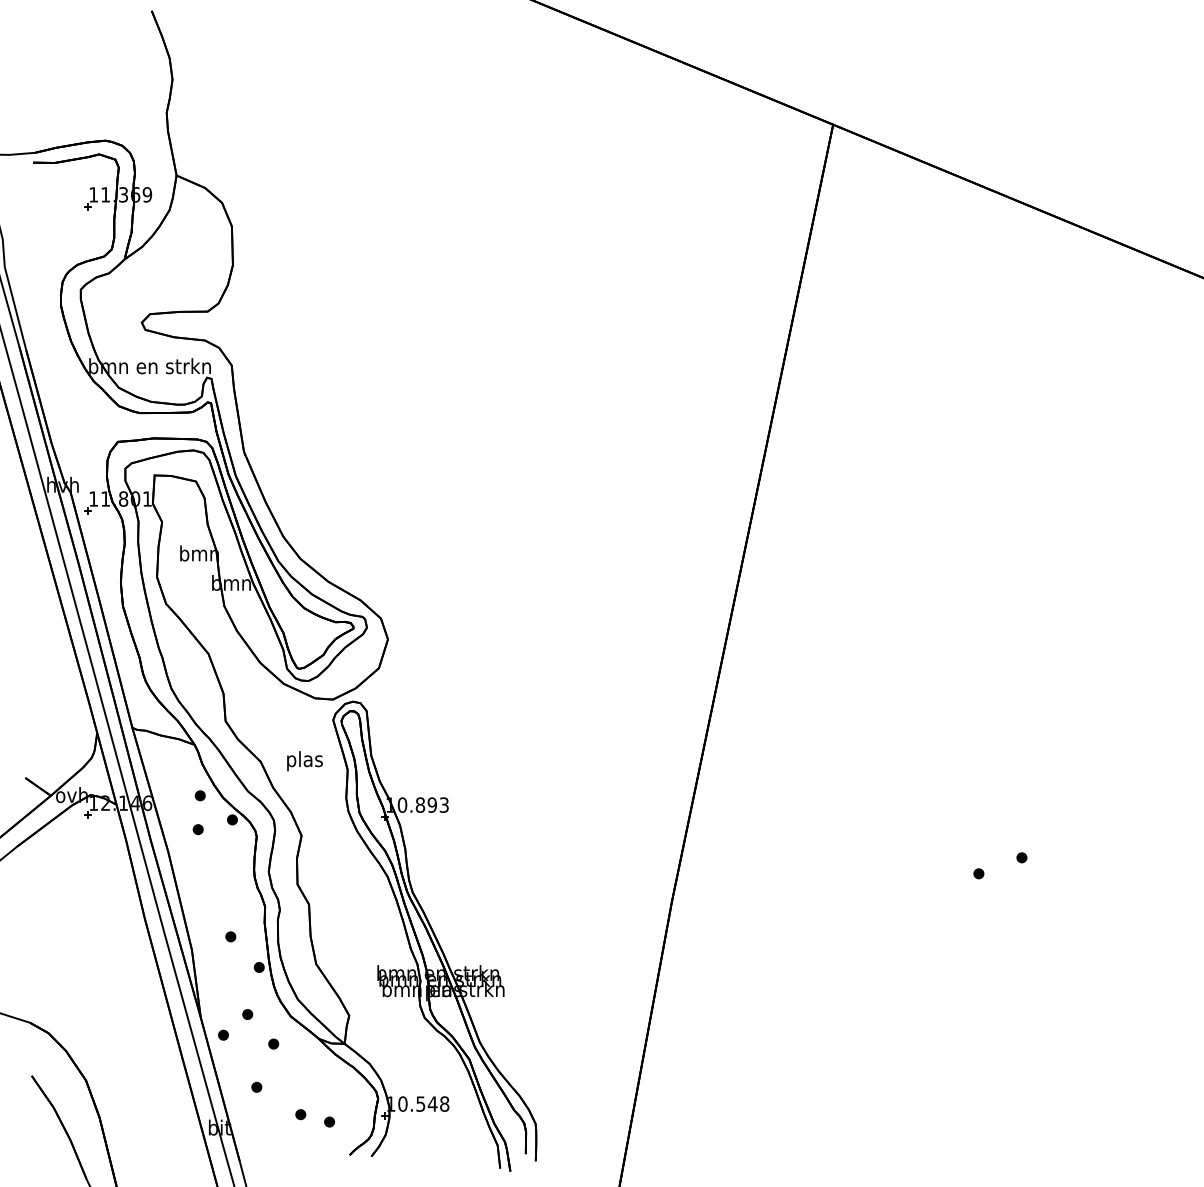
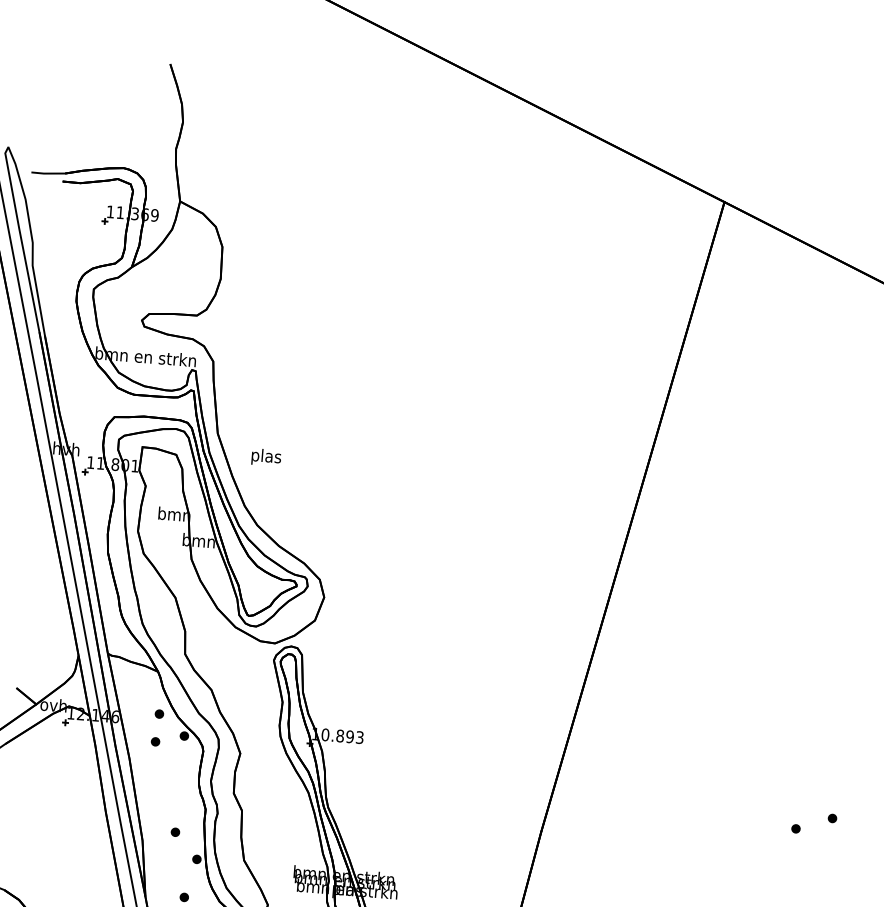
text: (304, 761) -> (266, 457), moved

